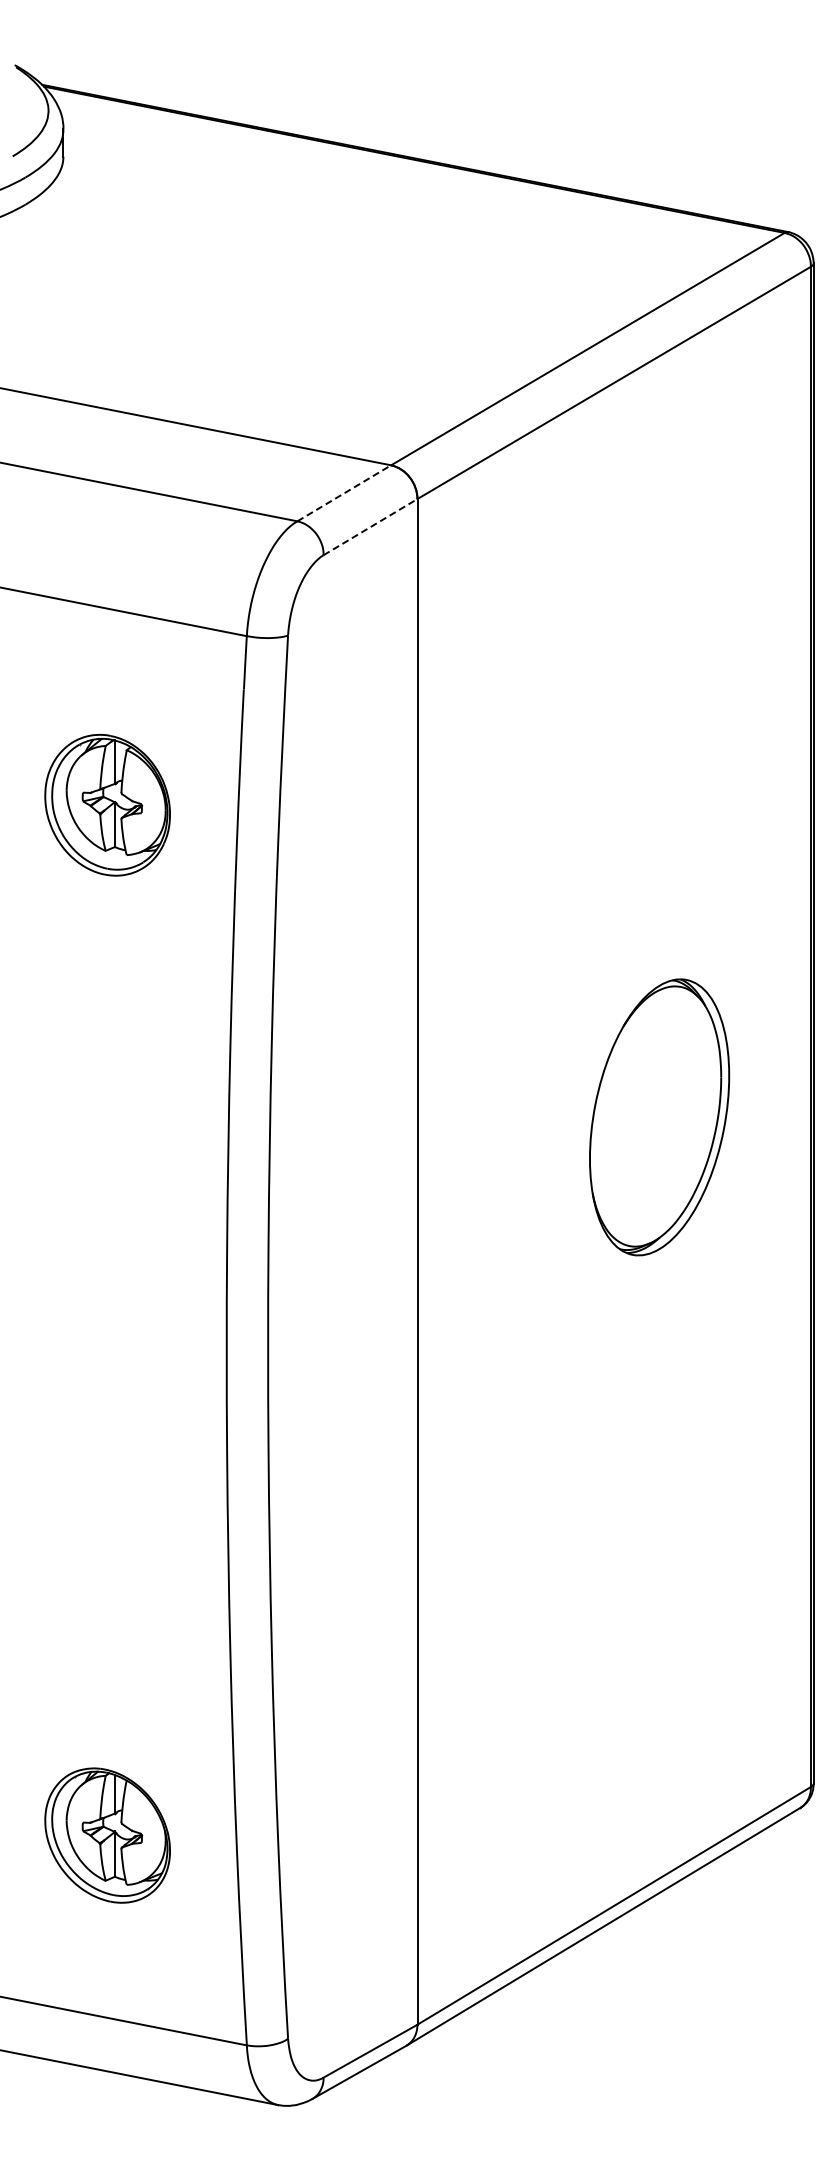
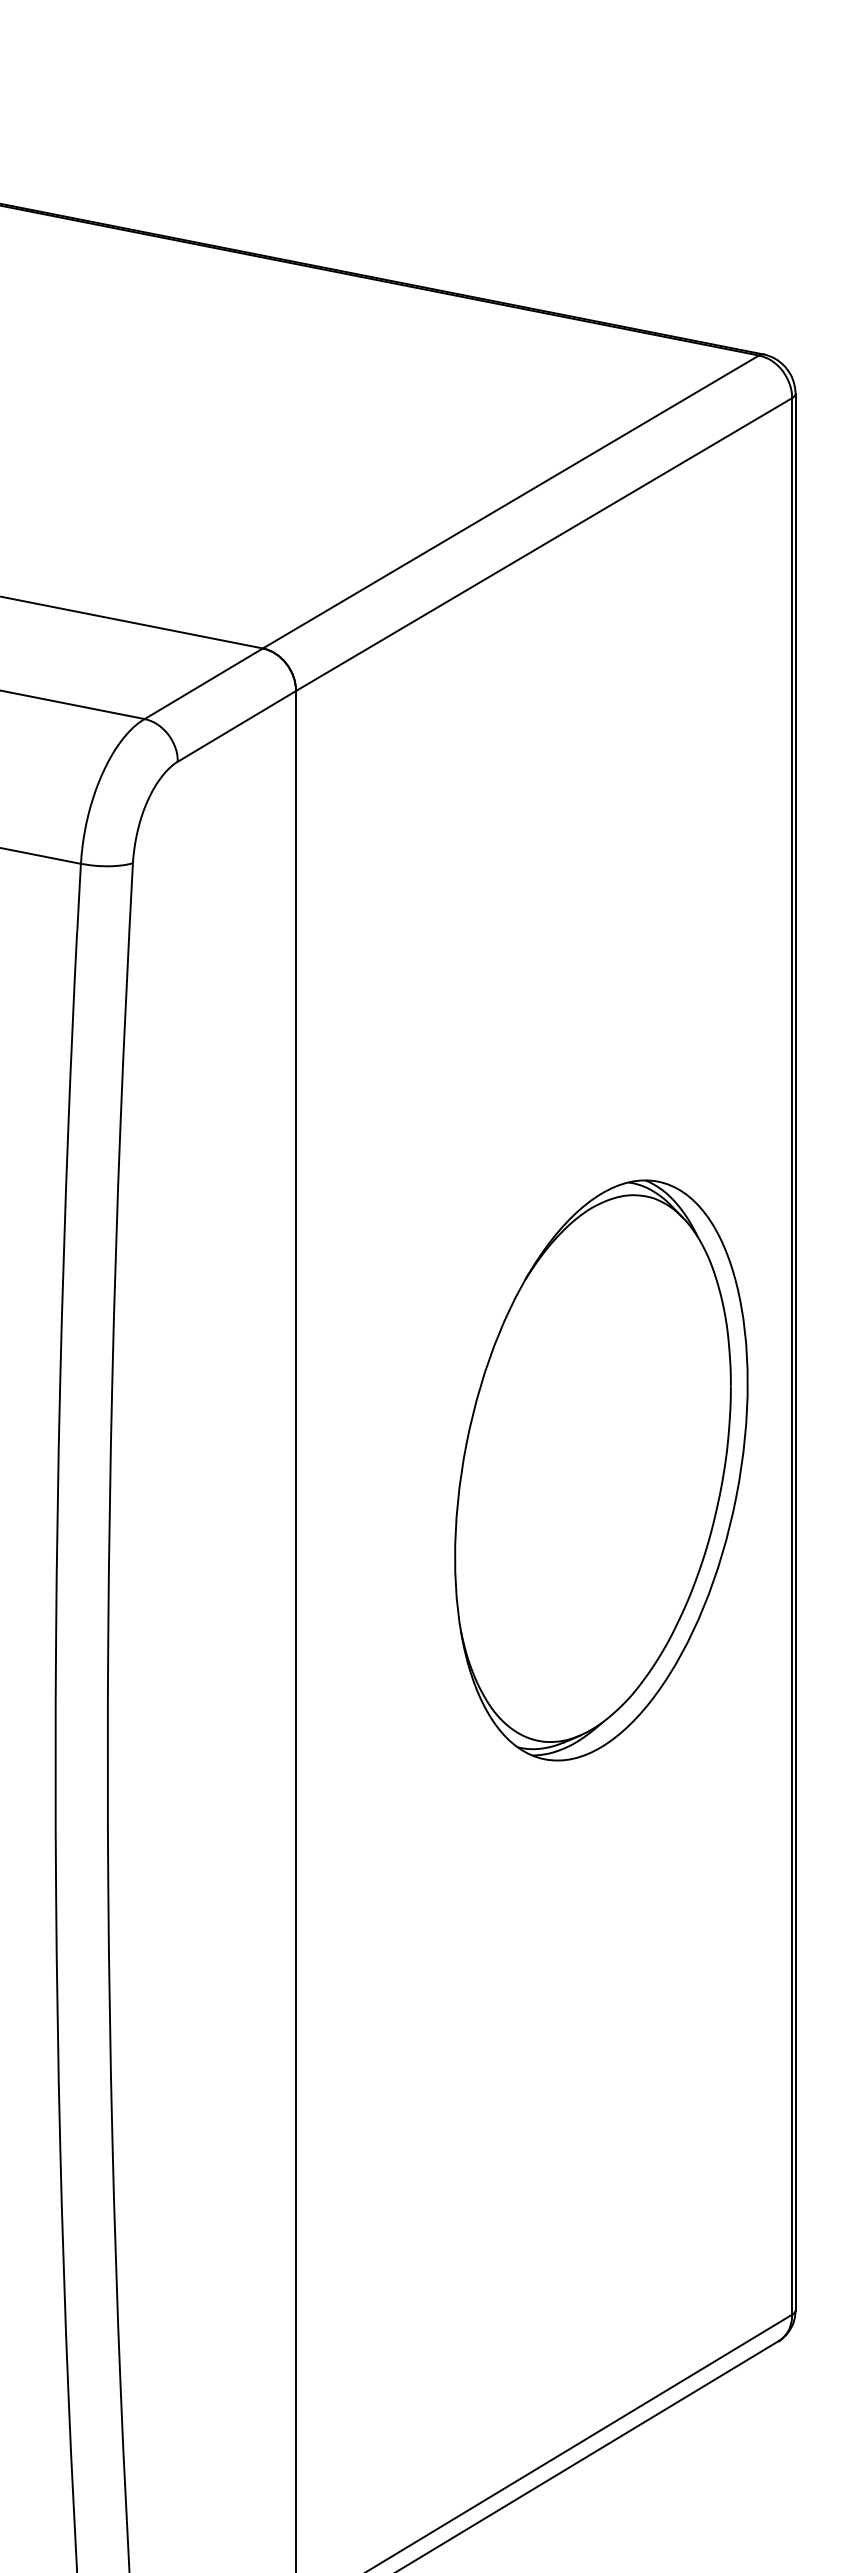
line: (344, 493) -> (204, 683), dashed -> solid
line: (370, 527) -> (236, 726), dashed -> solid
part: (659, 1117) -> (601, 1470), size x1.67

